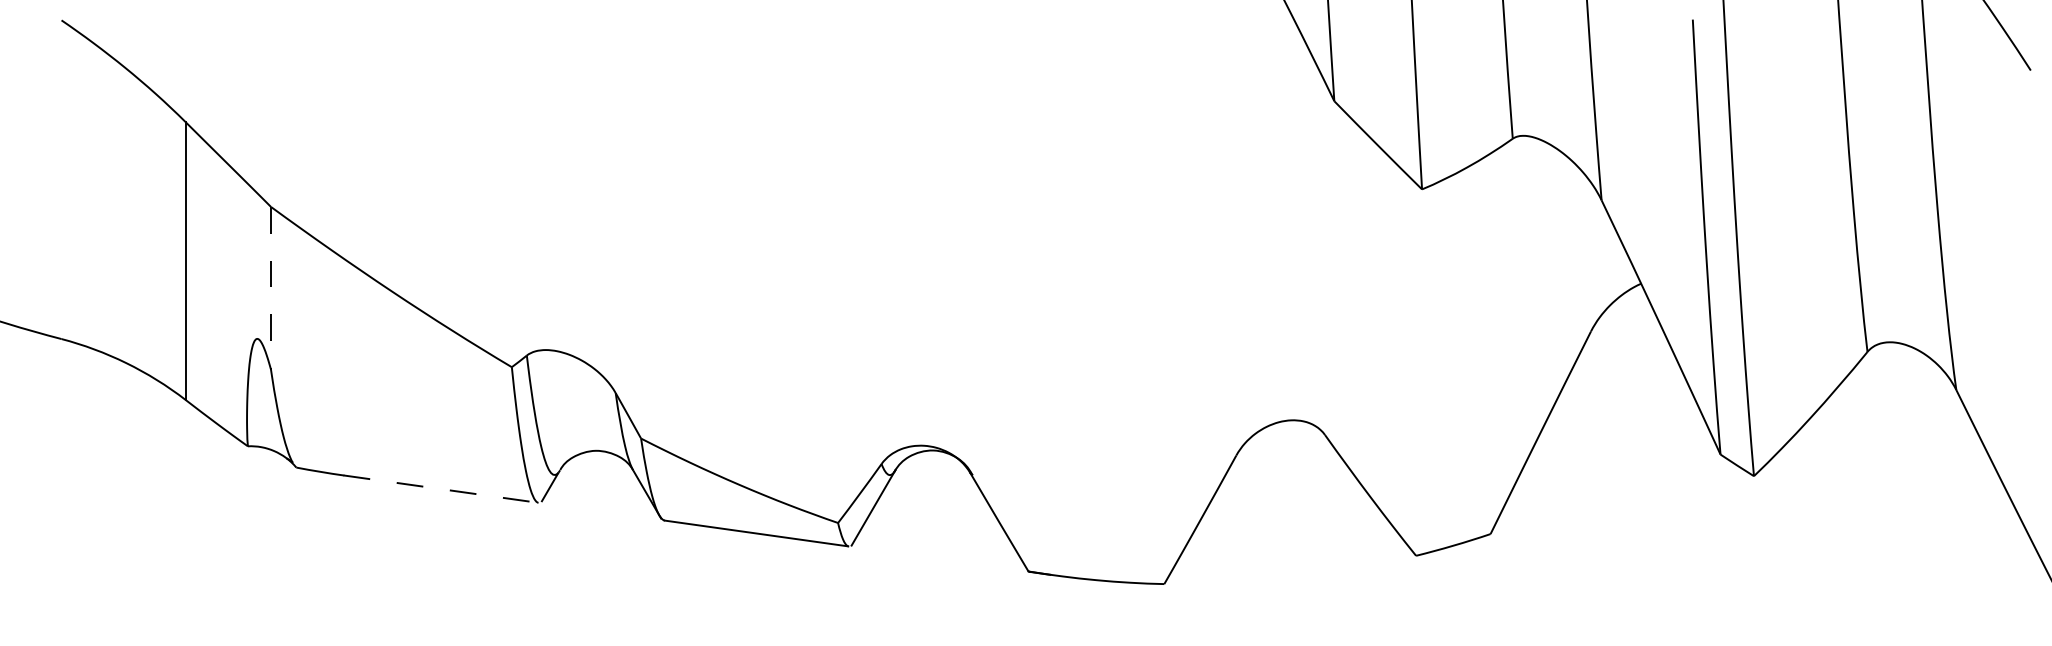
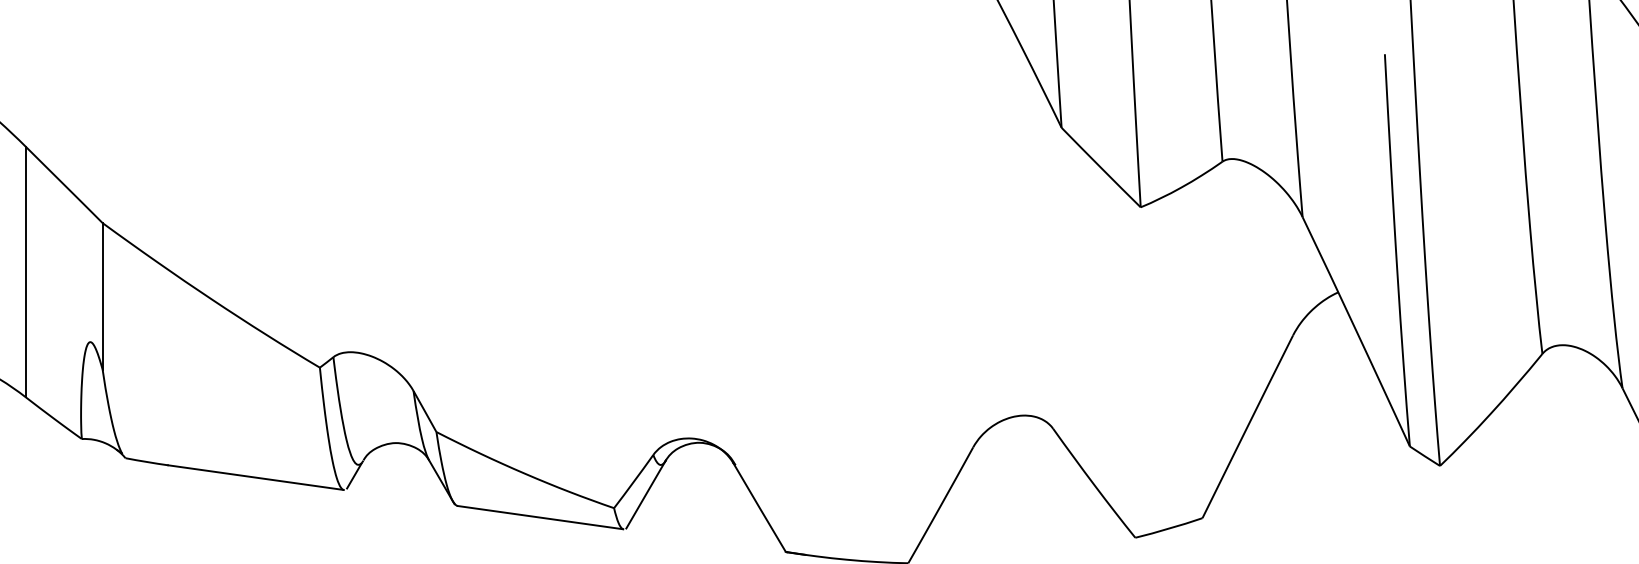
line: (270, 288) -> (102, 296), dashed -> solid
line: (441, 489) -> (256, 477), dashed -> solid

